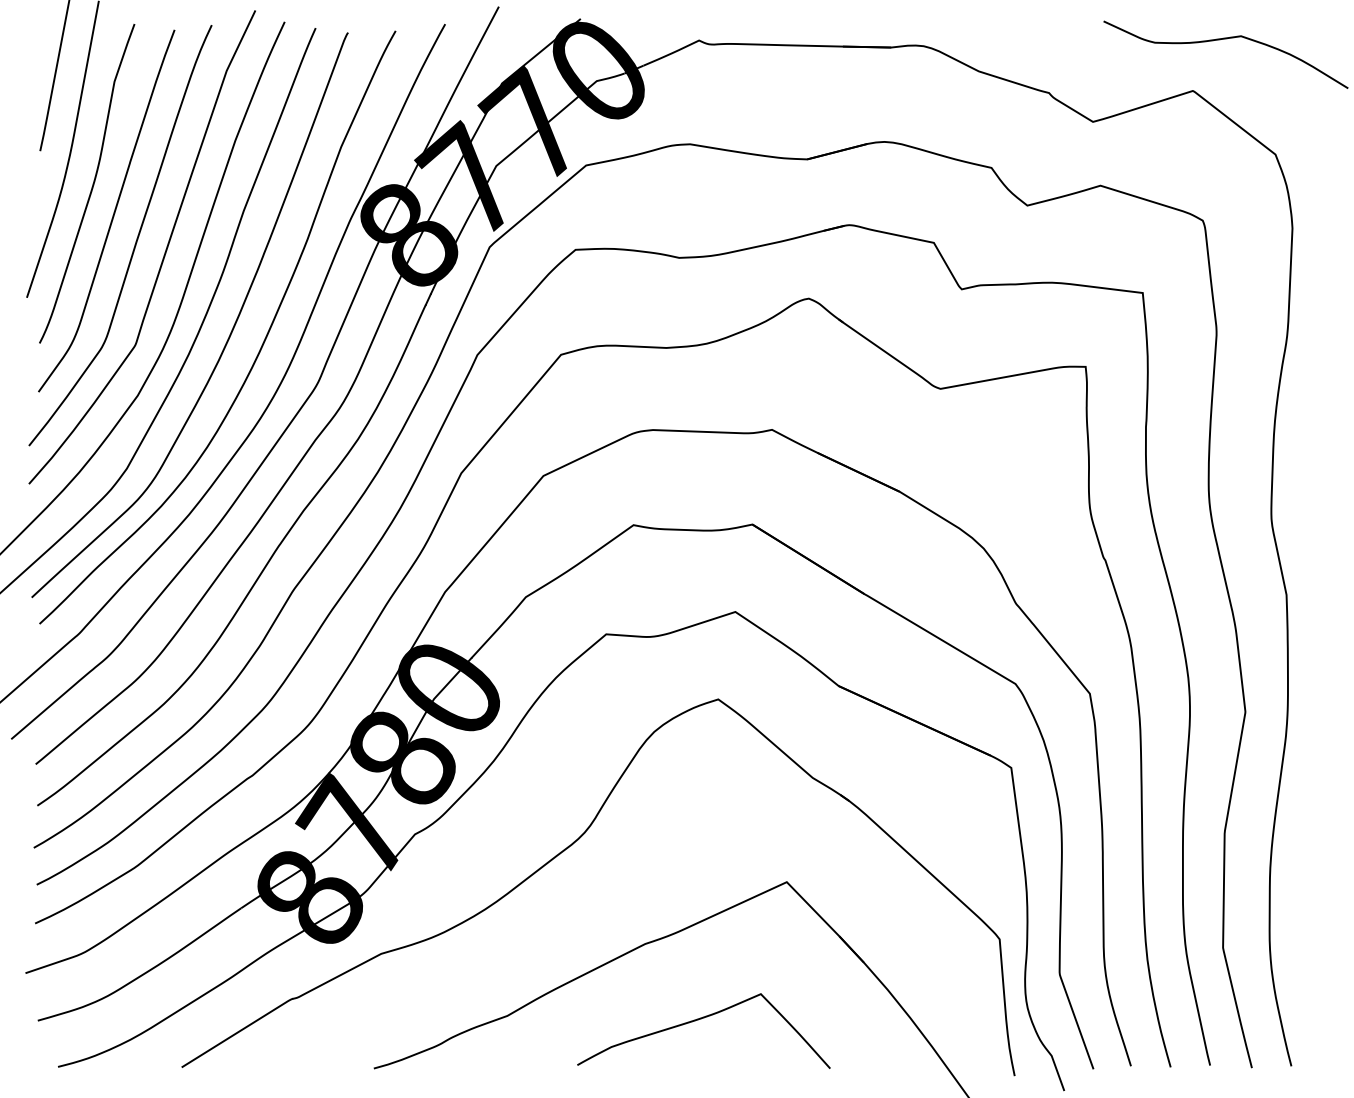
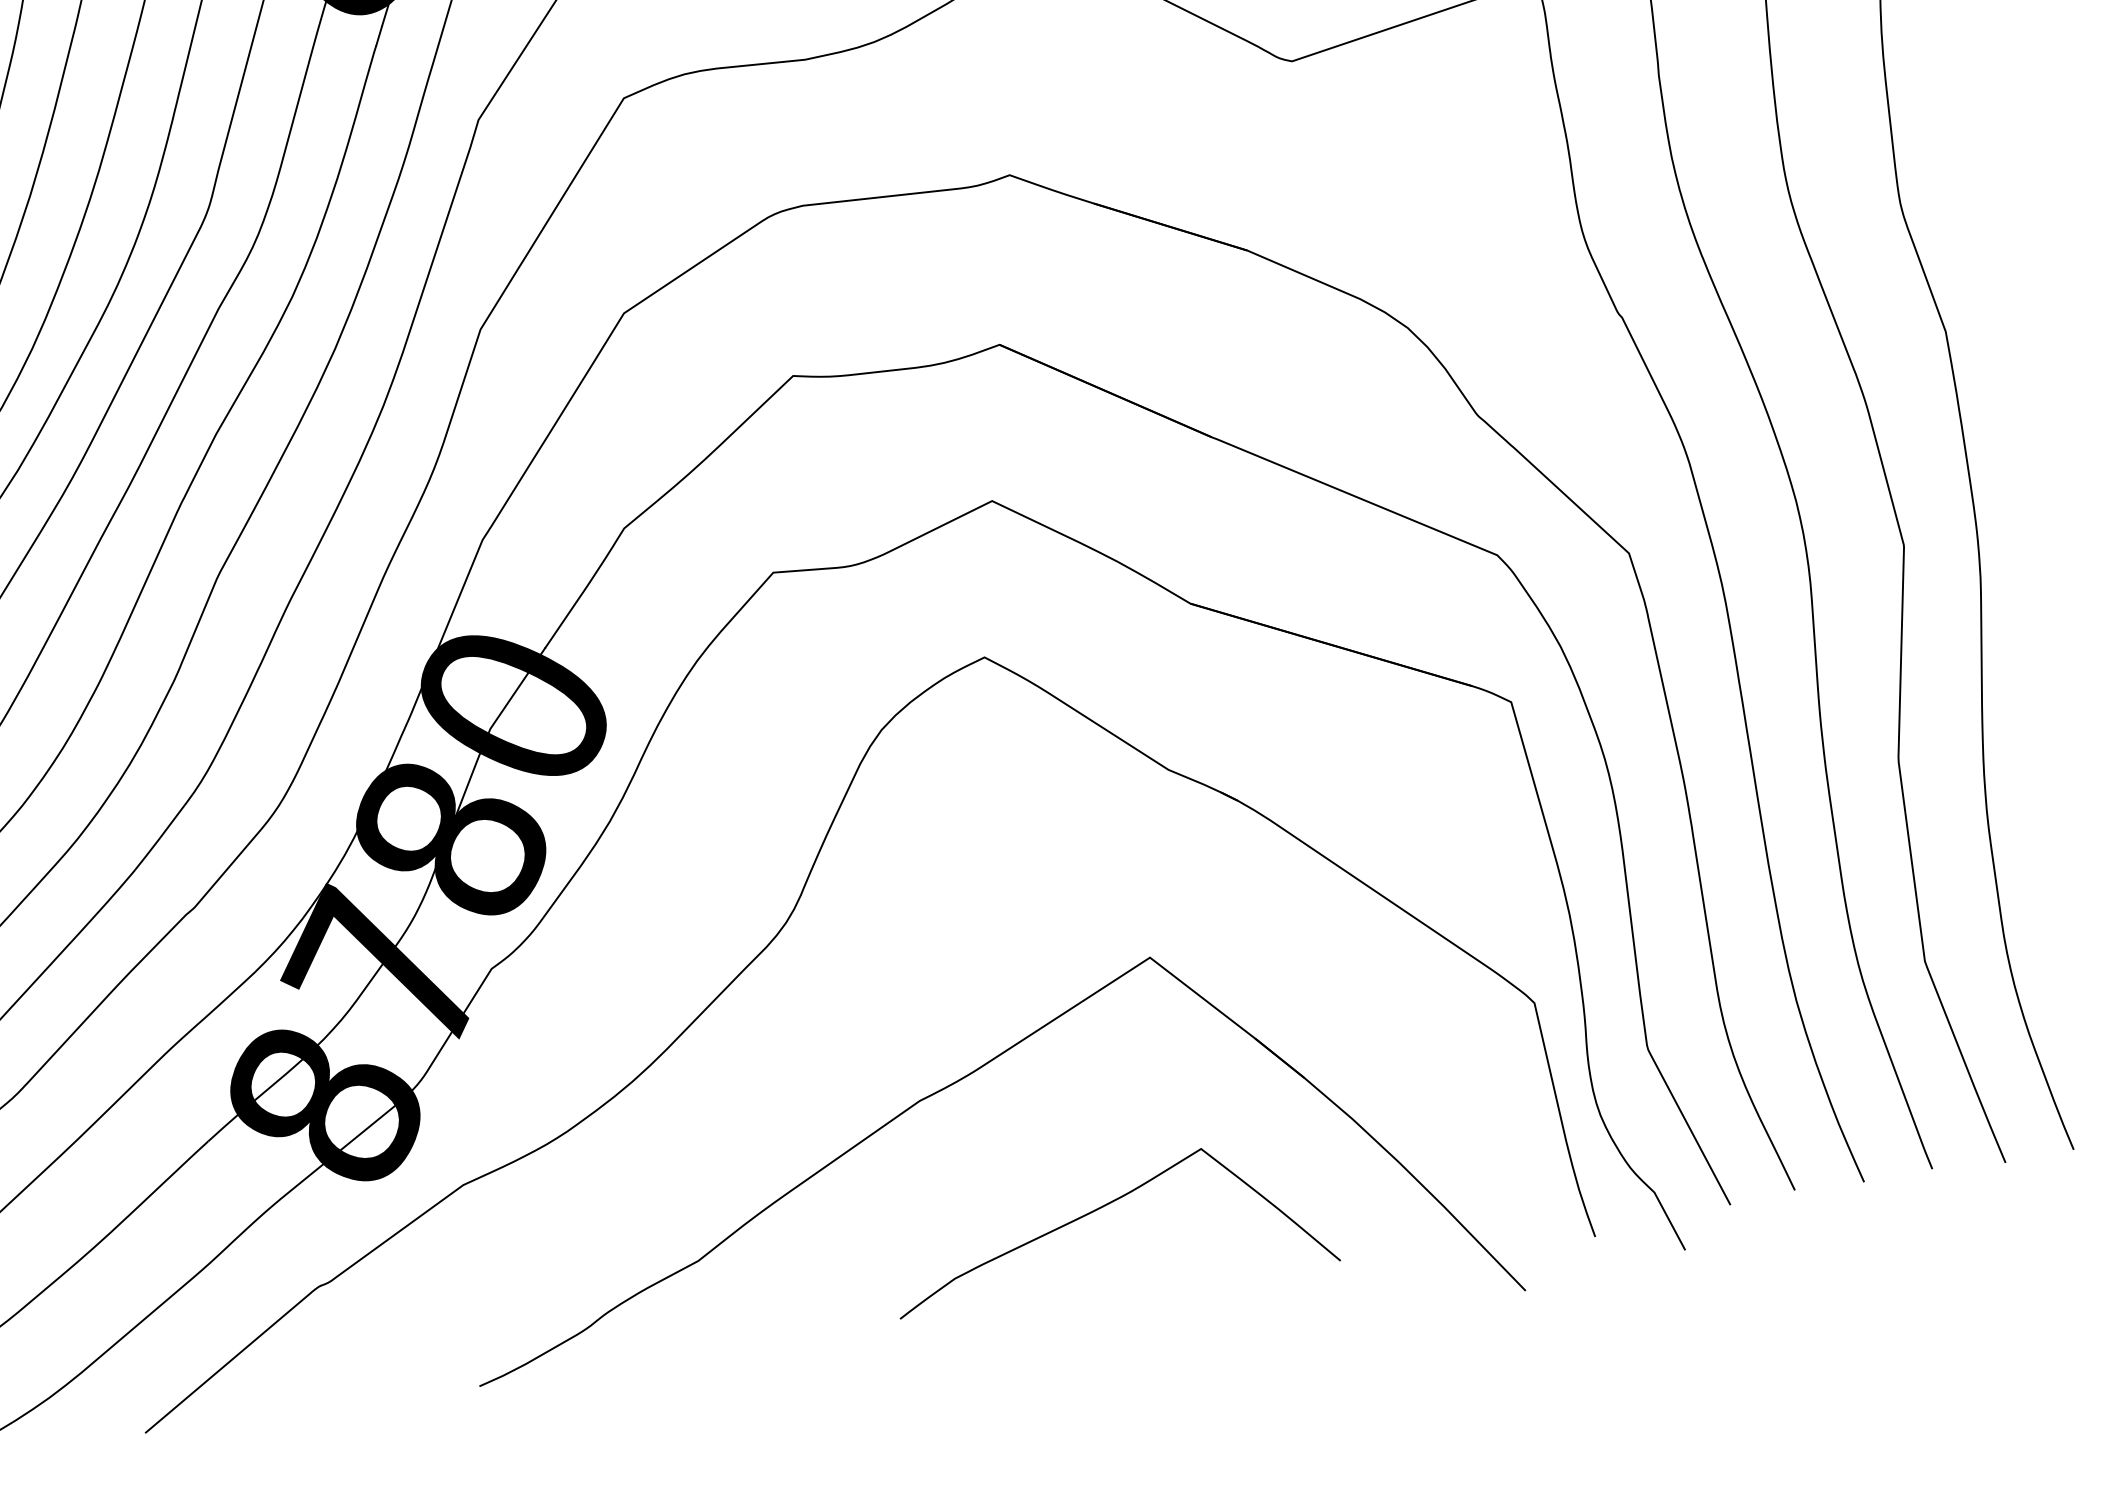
curve: (701, 1019) -> (1104, 1208), moved

